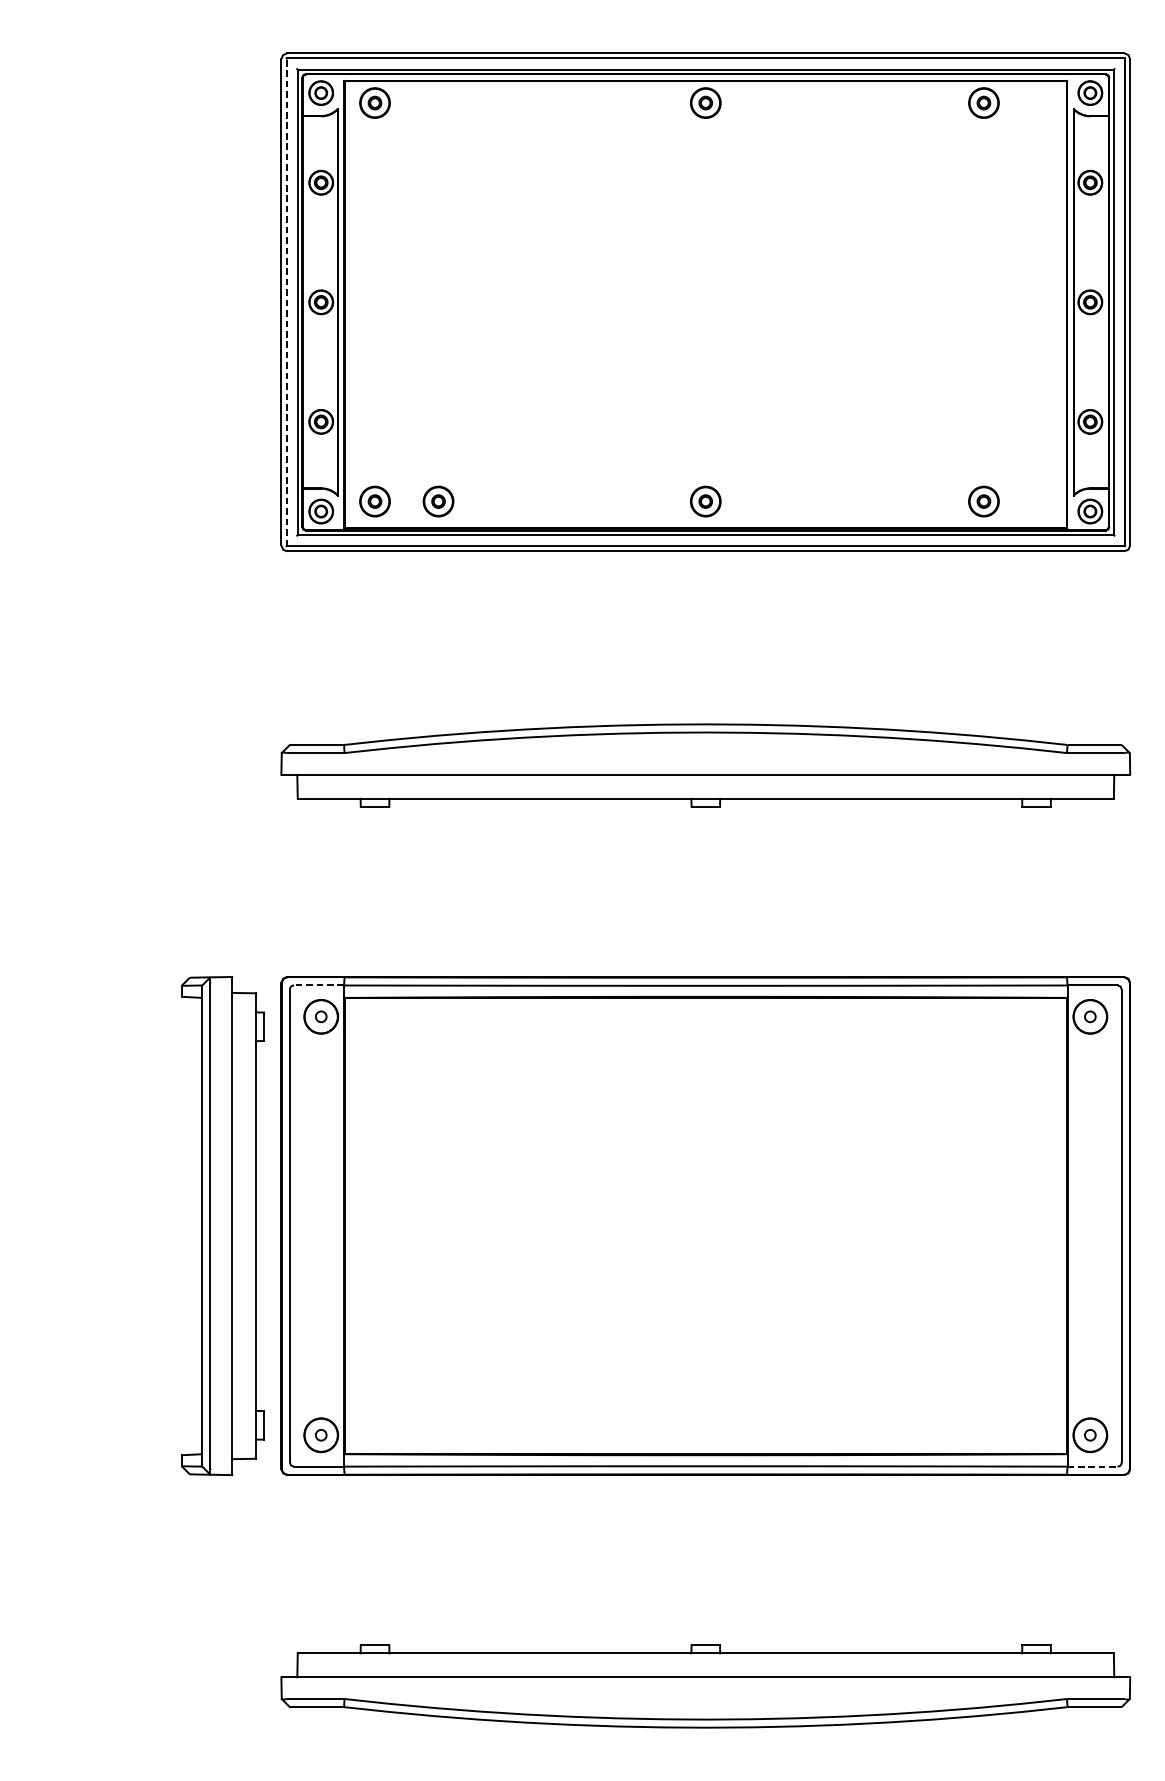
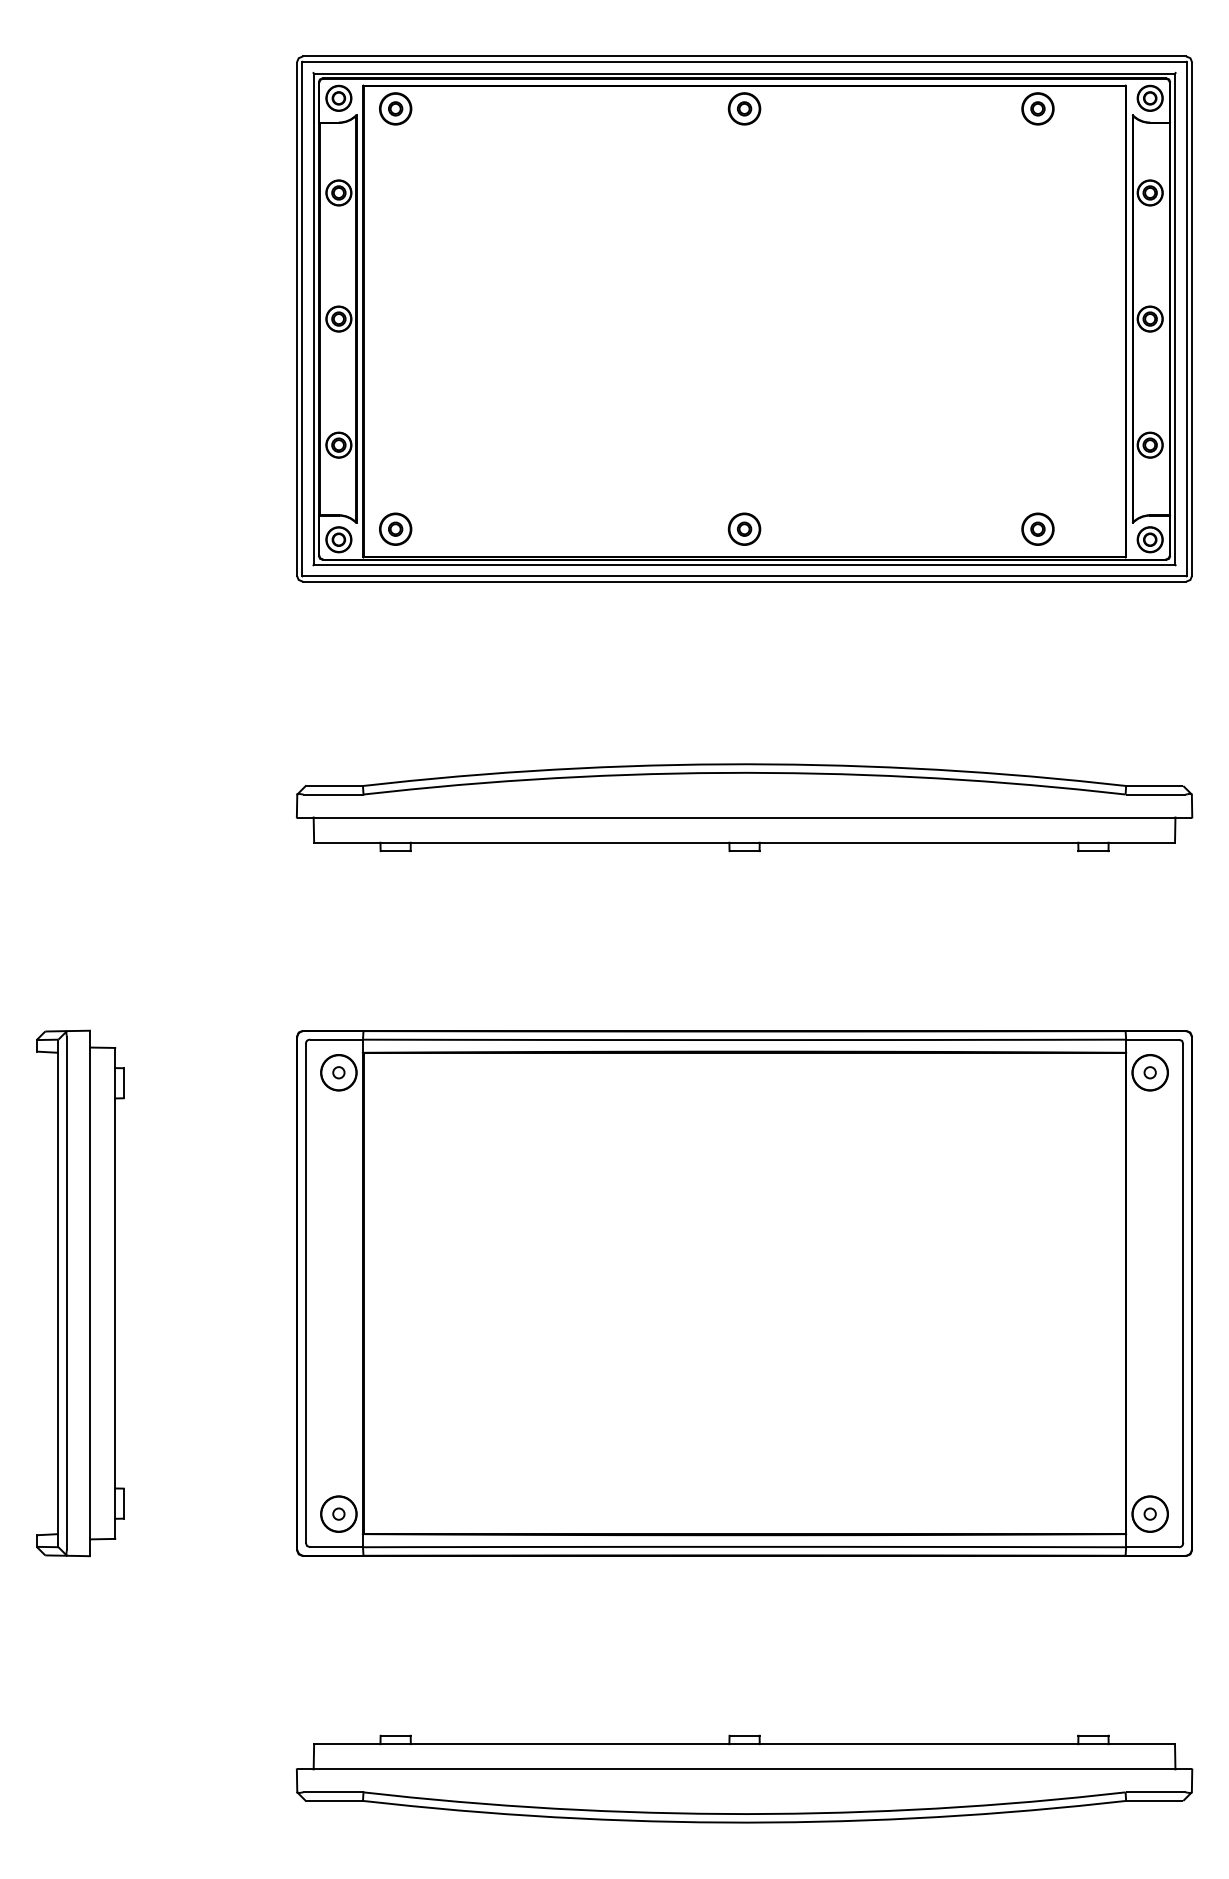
line: (286, 301) -> (302, 318), dashed -> solid
part: (438, 500) -> (462, 528), removed
line: (318, 985) -> (336, 1039), dashed -> solid
part: (223, 1226) -> (80, 1293), moved
line: (1092, 1466) -> (1152, 1547), dashed -> solid

